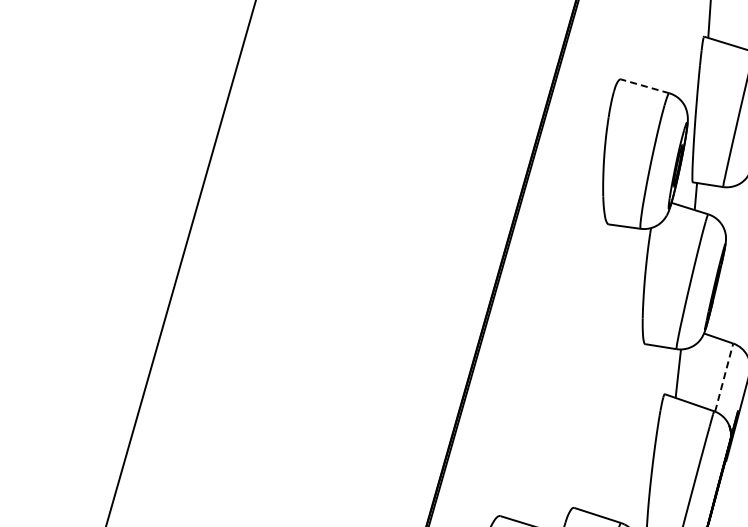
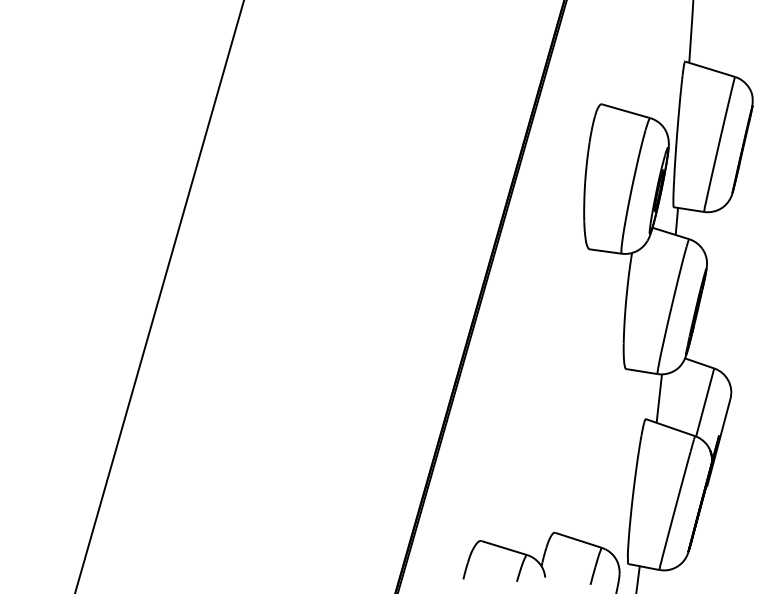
line: (644, 86) -> (625, 111), dashed -> solid
line: (724, 377) -> (705, 402), dashed -> solid

